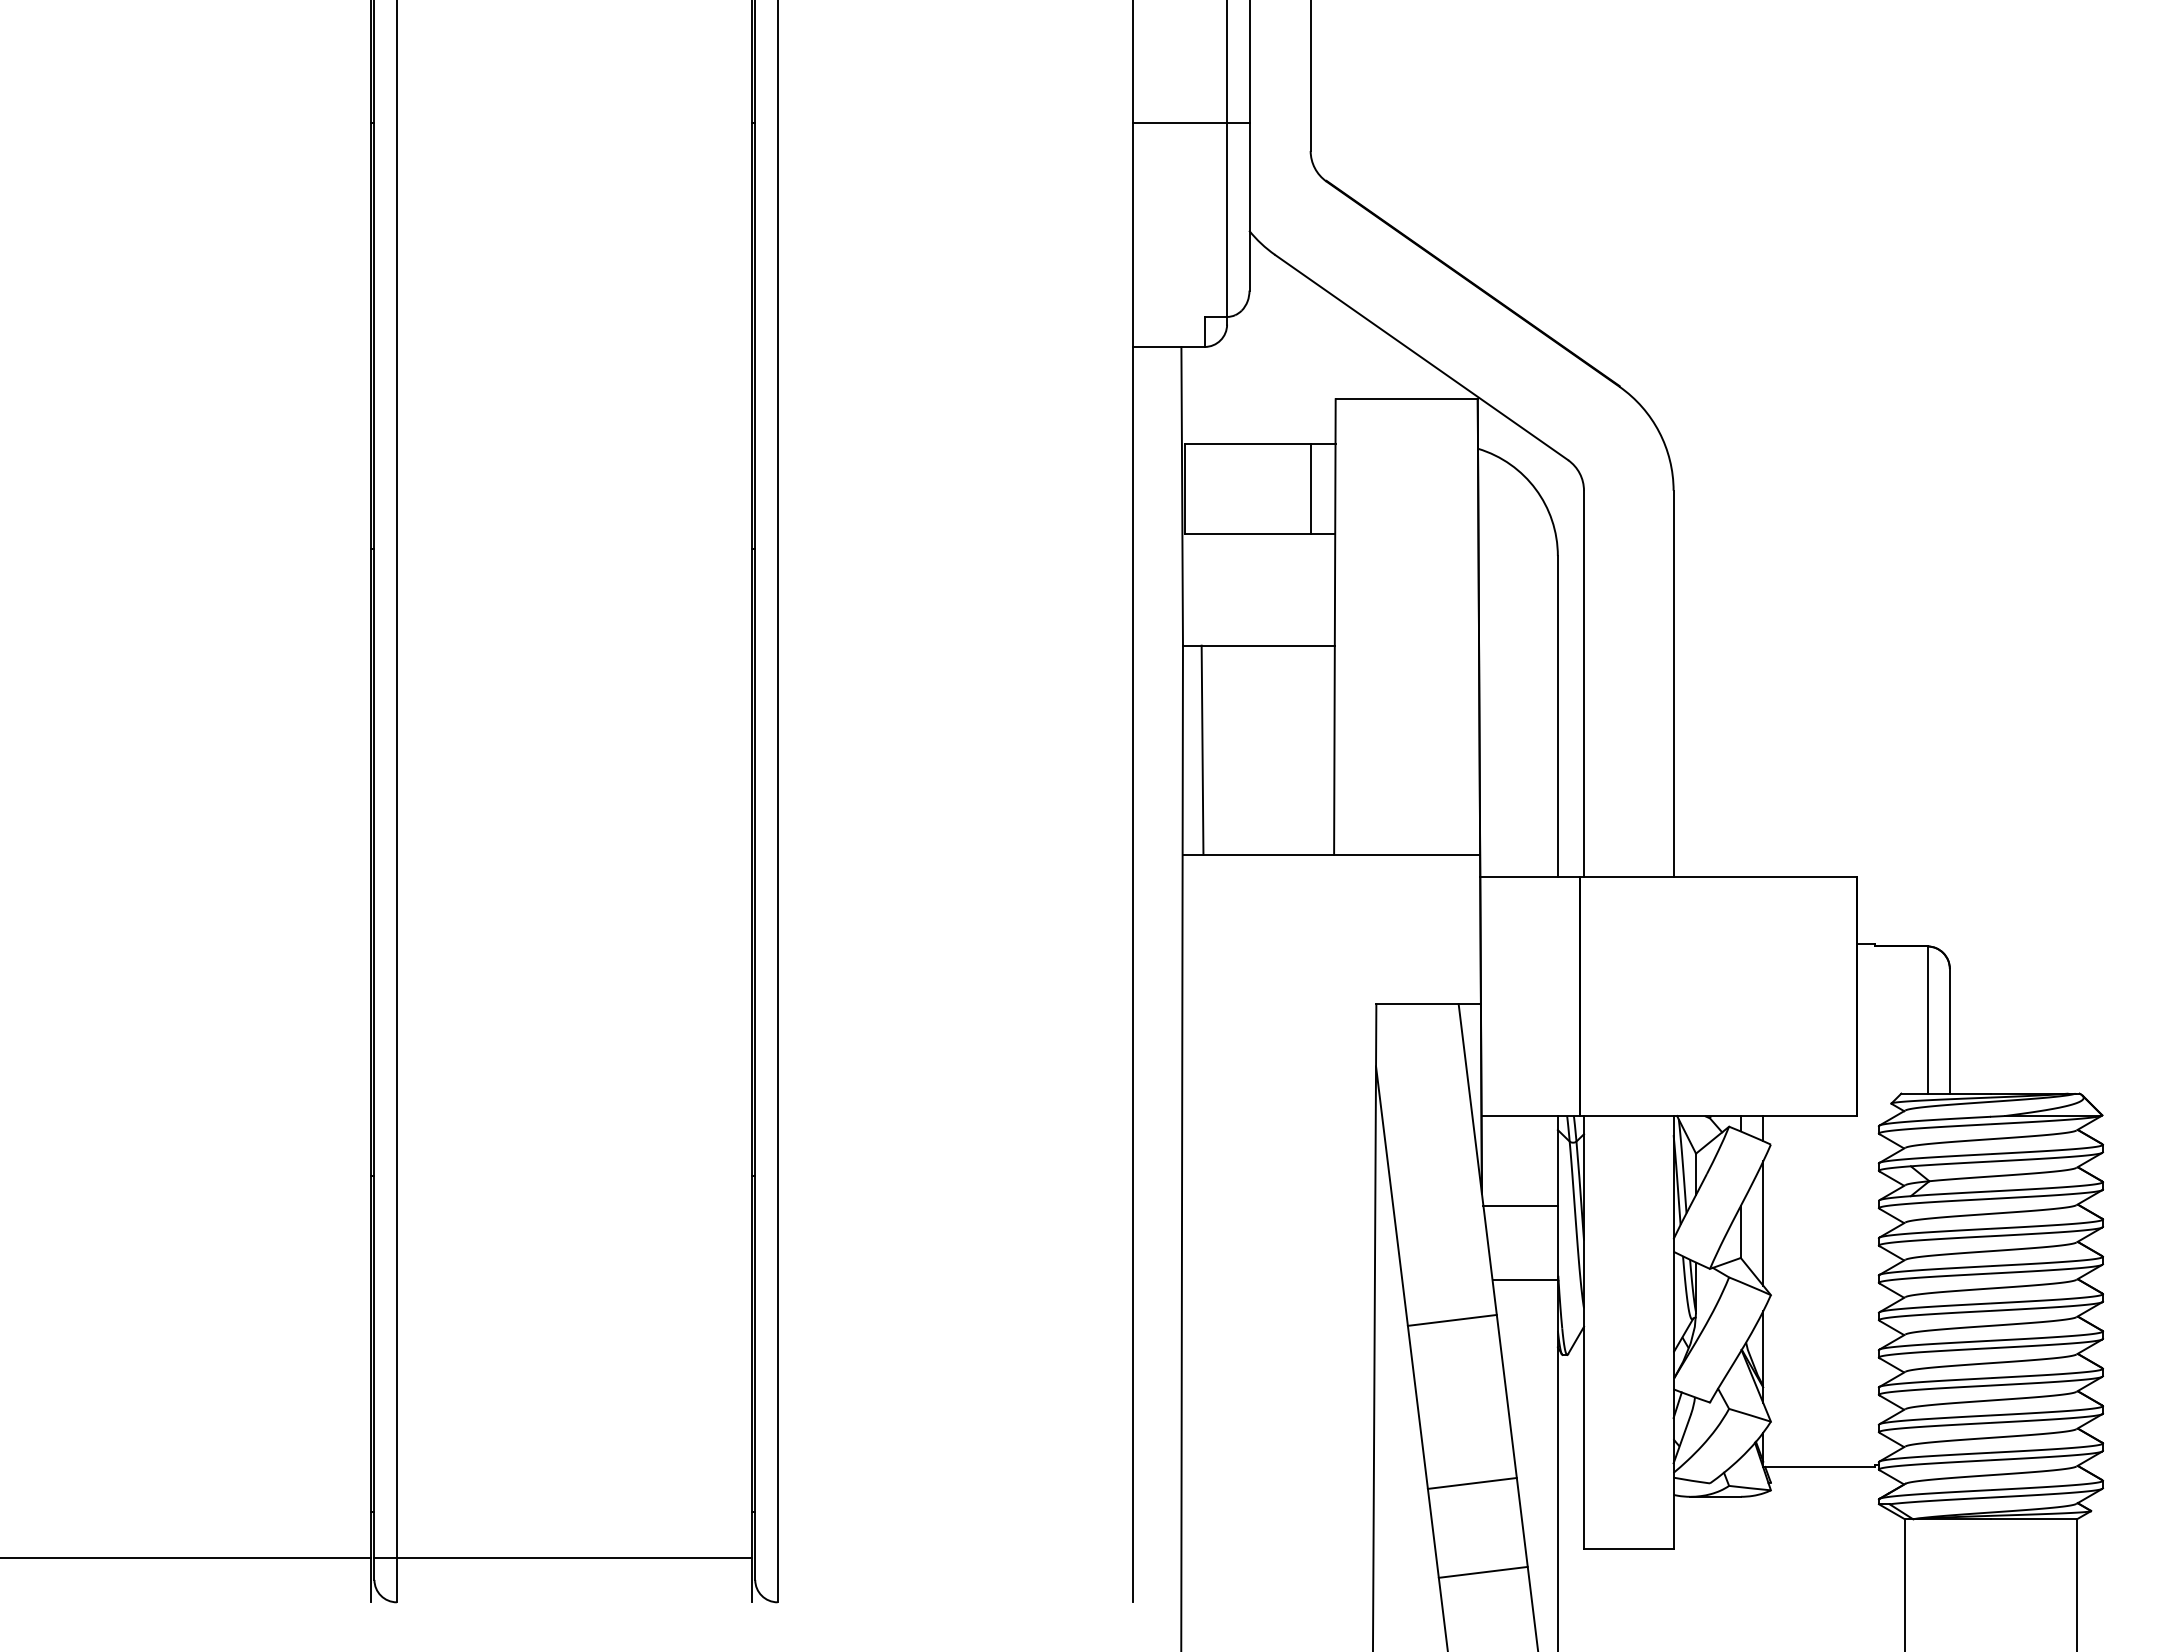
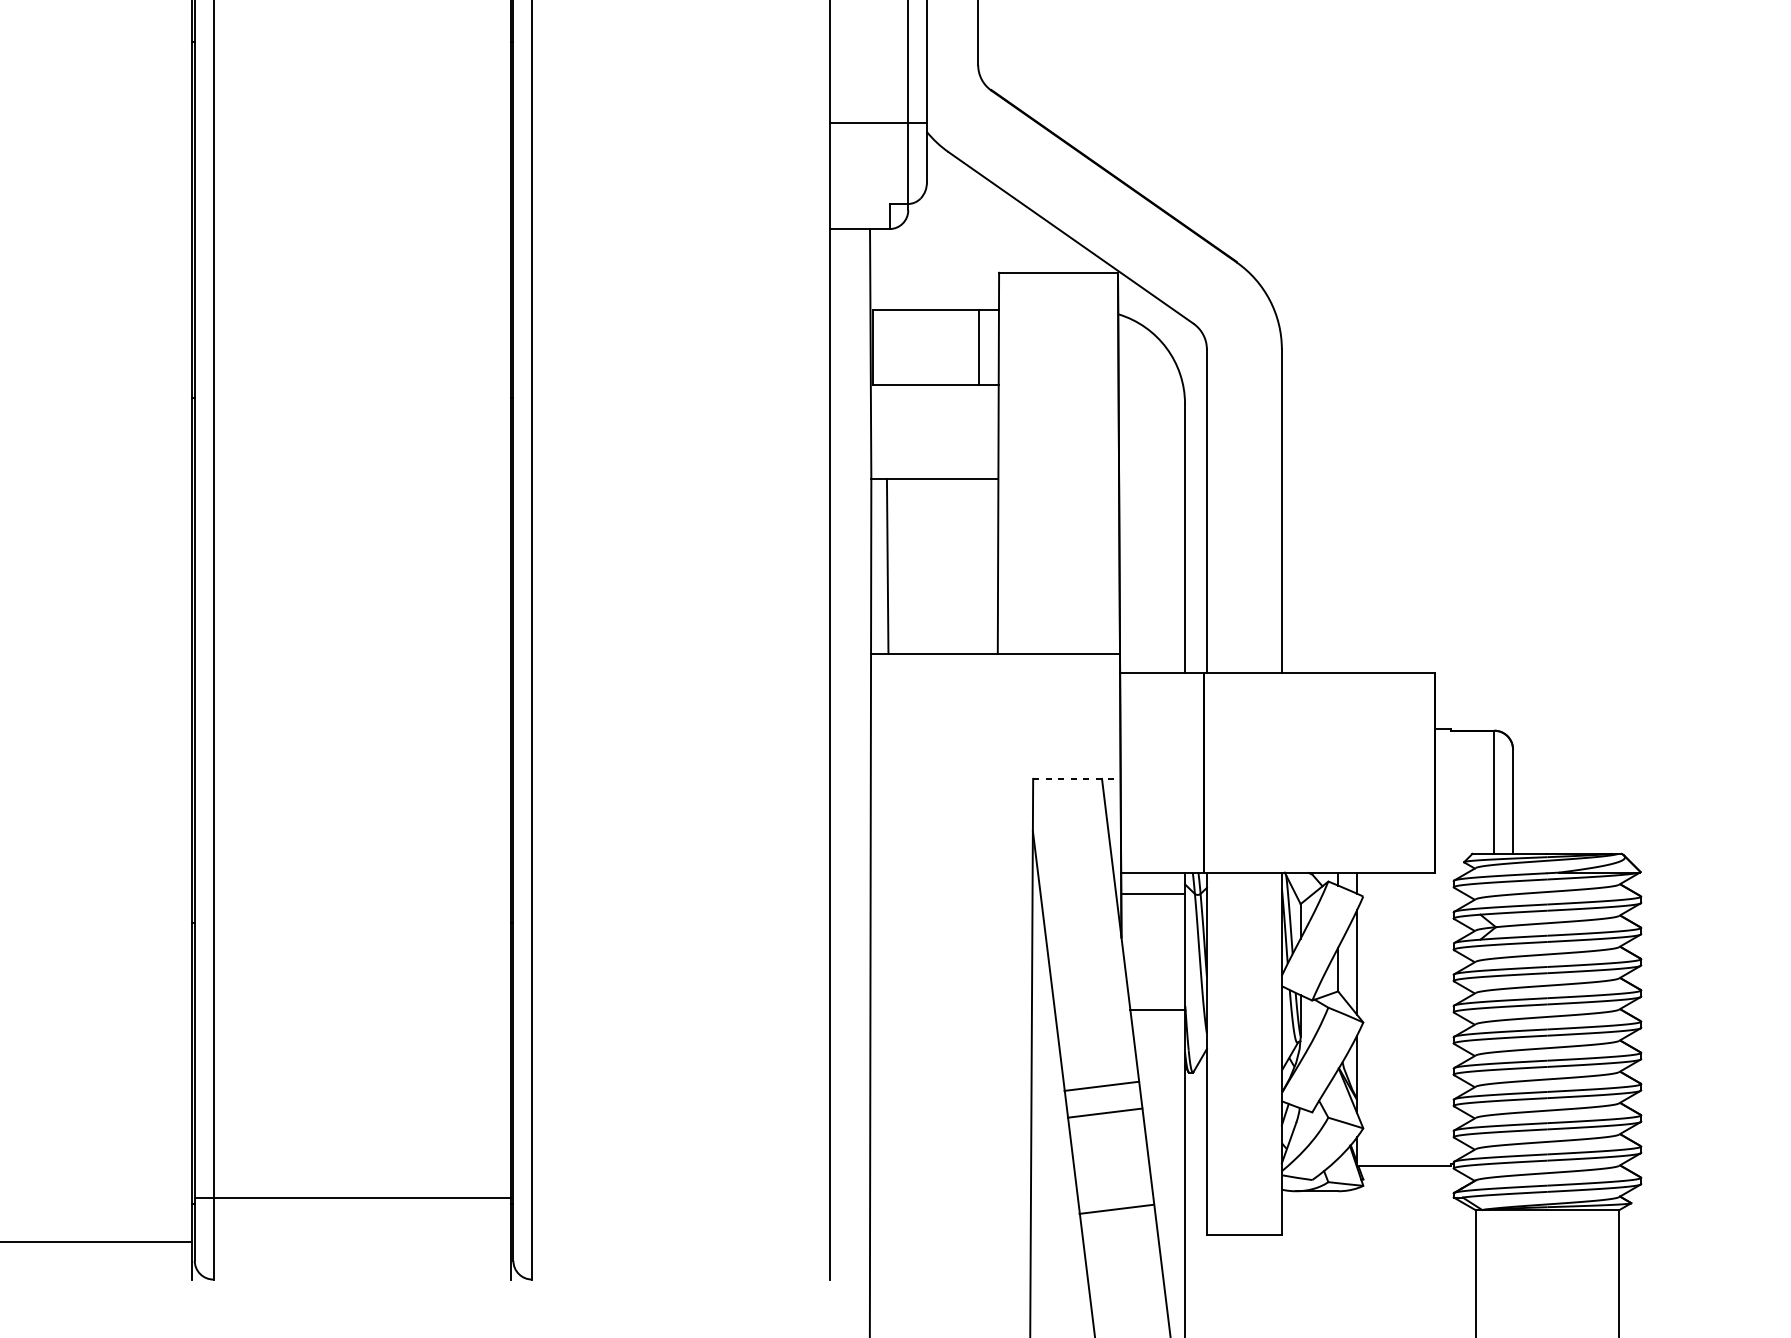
line: (1191, 123) -> (878, 123), moved
line: (1429, 1004) -> (1077, 779), solid -> dashed
line: (1520, 1205) -> (1153, 893), moved
line: (1451, 1319) -> (1101, 1085), moved
line: (1471, 1482) -> (1104, 1112), moved
line: (563, 1557) -> (352, 1197), moved
line: (1482, 1571) -> (1116, 1208), moved

